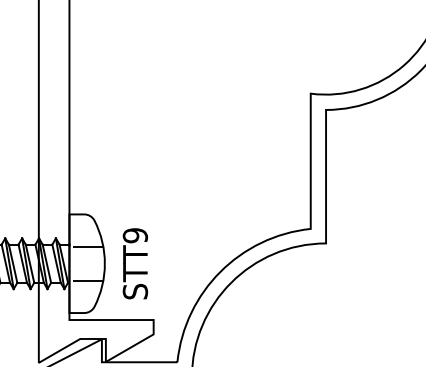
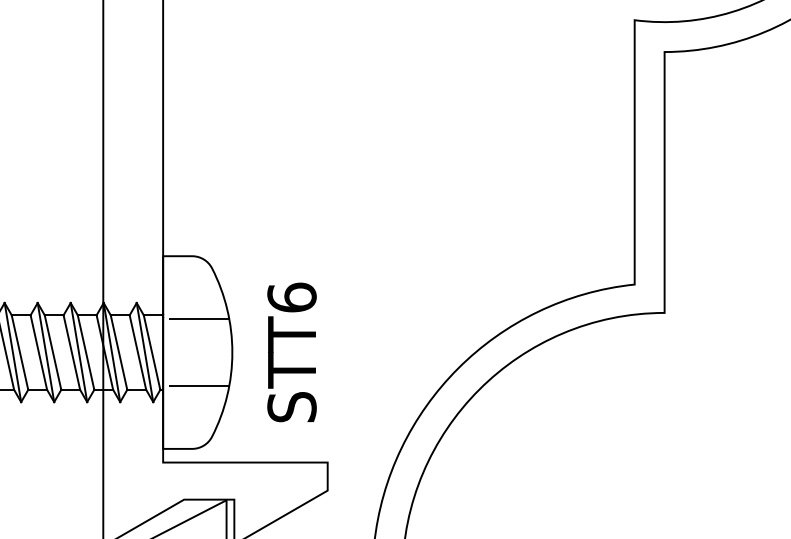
text: (135, 235) -> (292, 297), STT9 -> STT6

